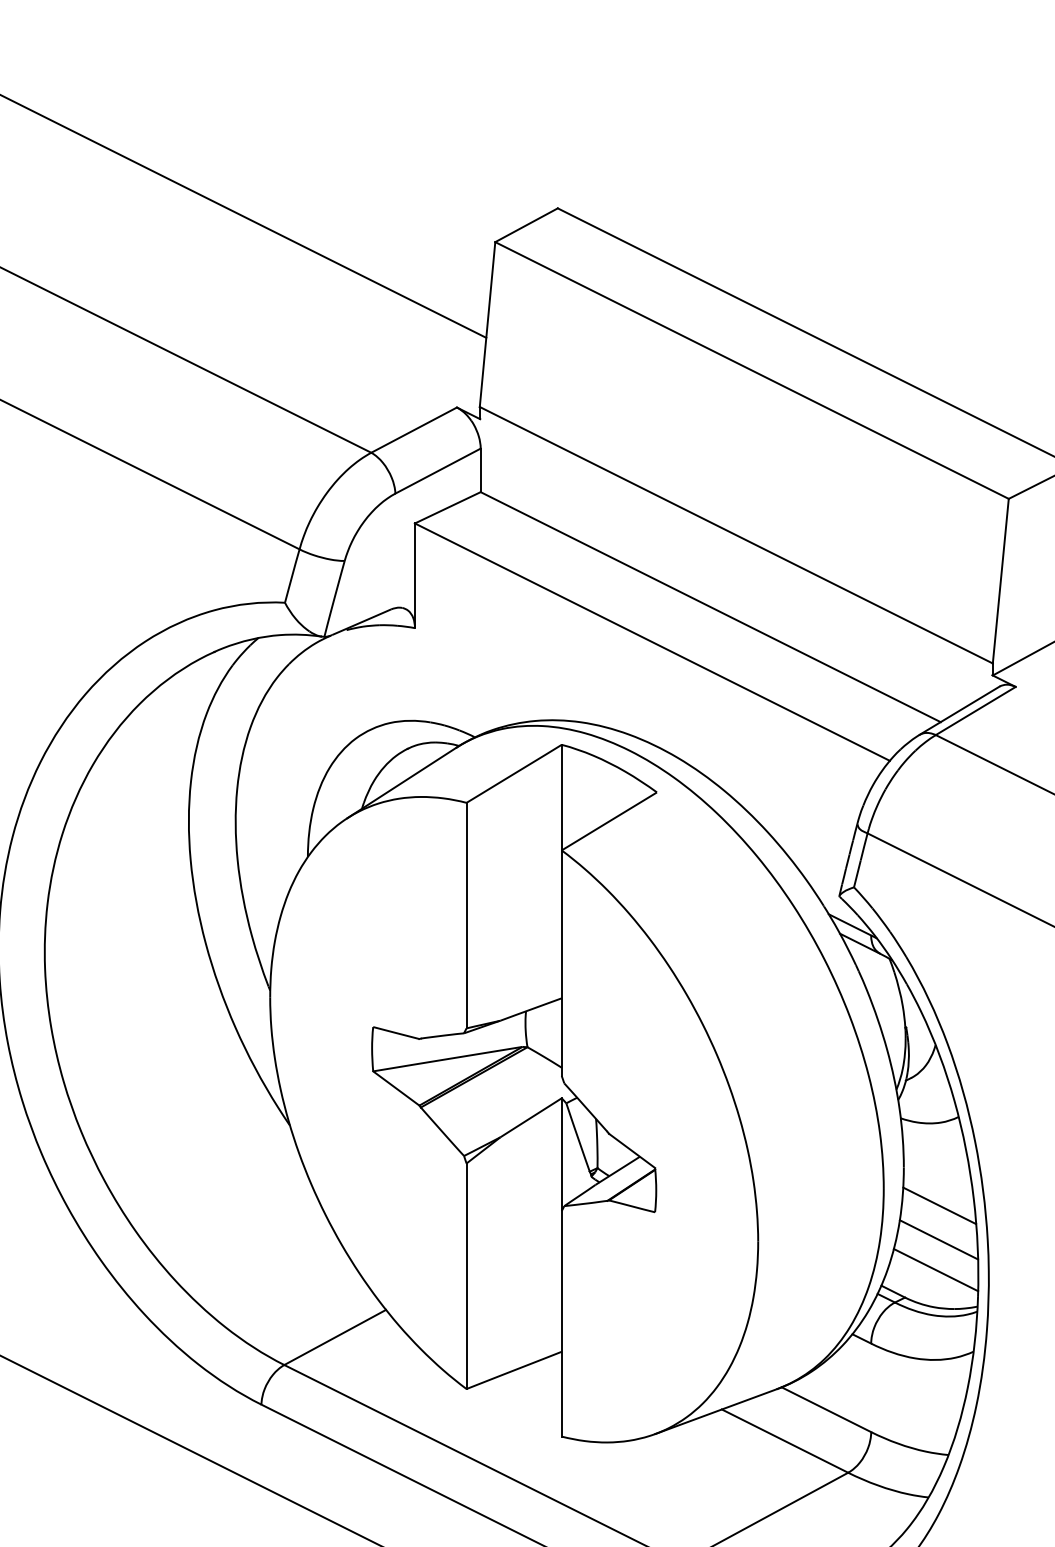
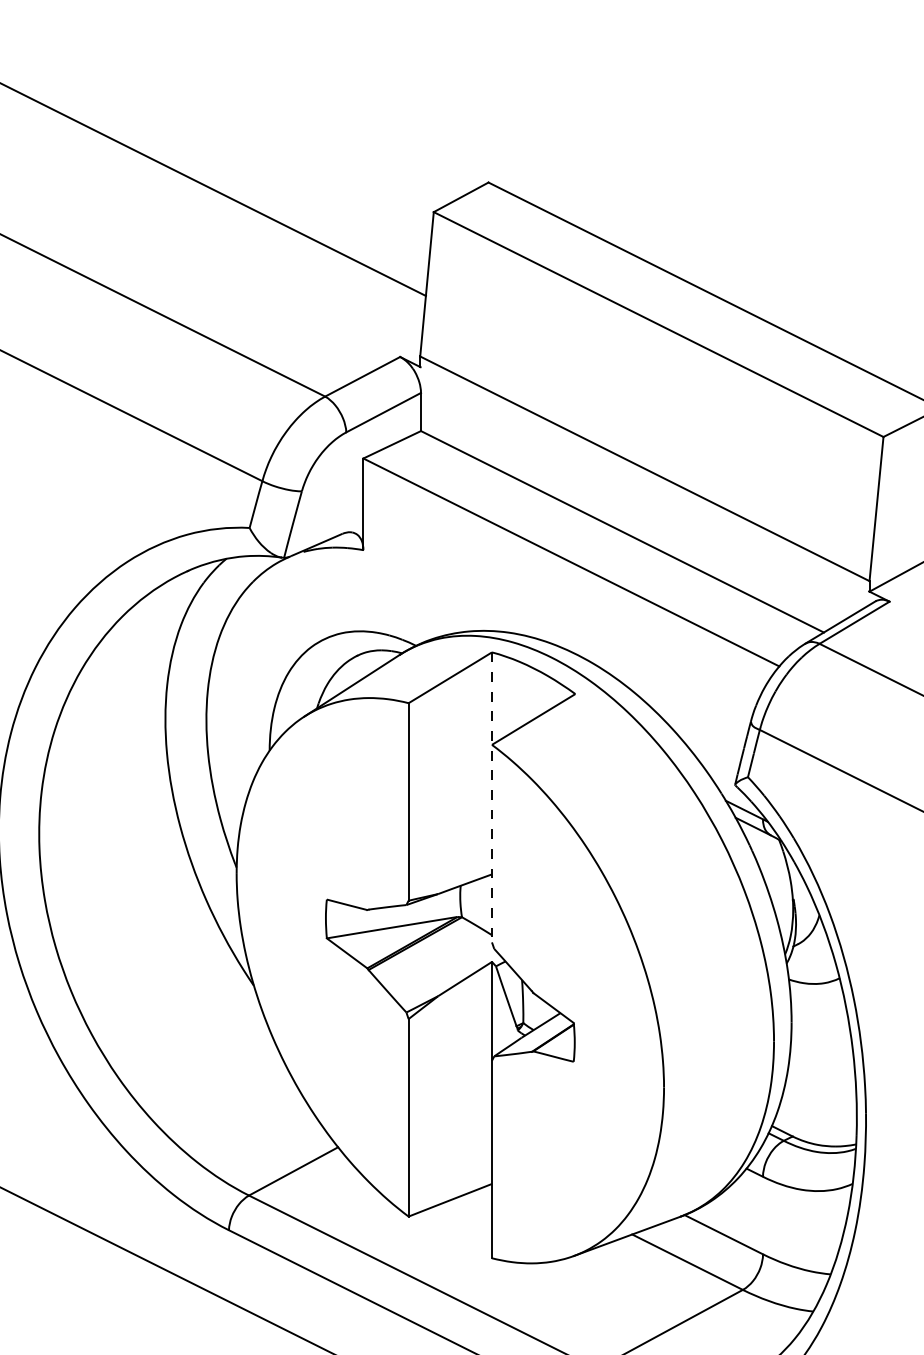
line: (561, 910) -> (491, 797), solid -> dashed
line: (939, 1206) -> (822, 1056), removed
line: (939, 1239) -> (822, 1085), removed
line: (935, 1269) -> (819, 1111), removed

